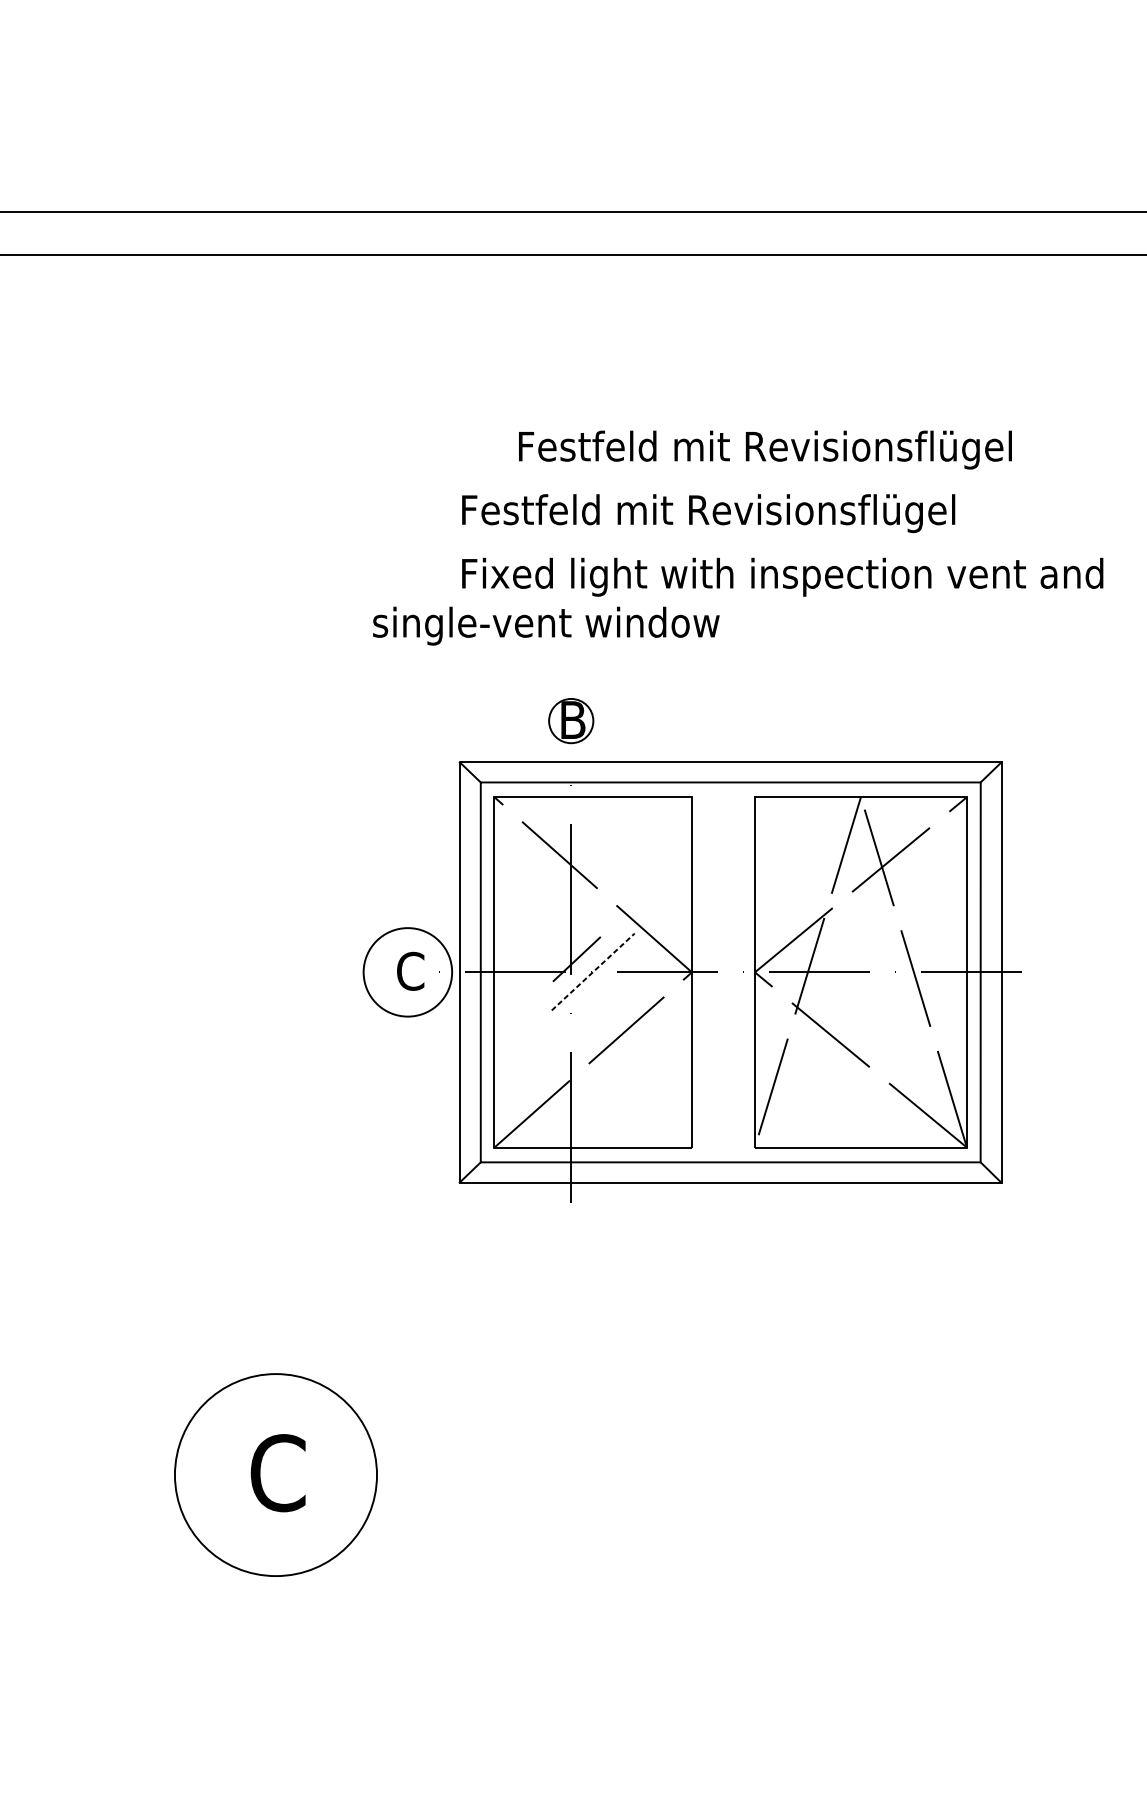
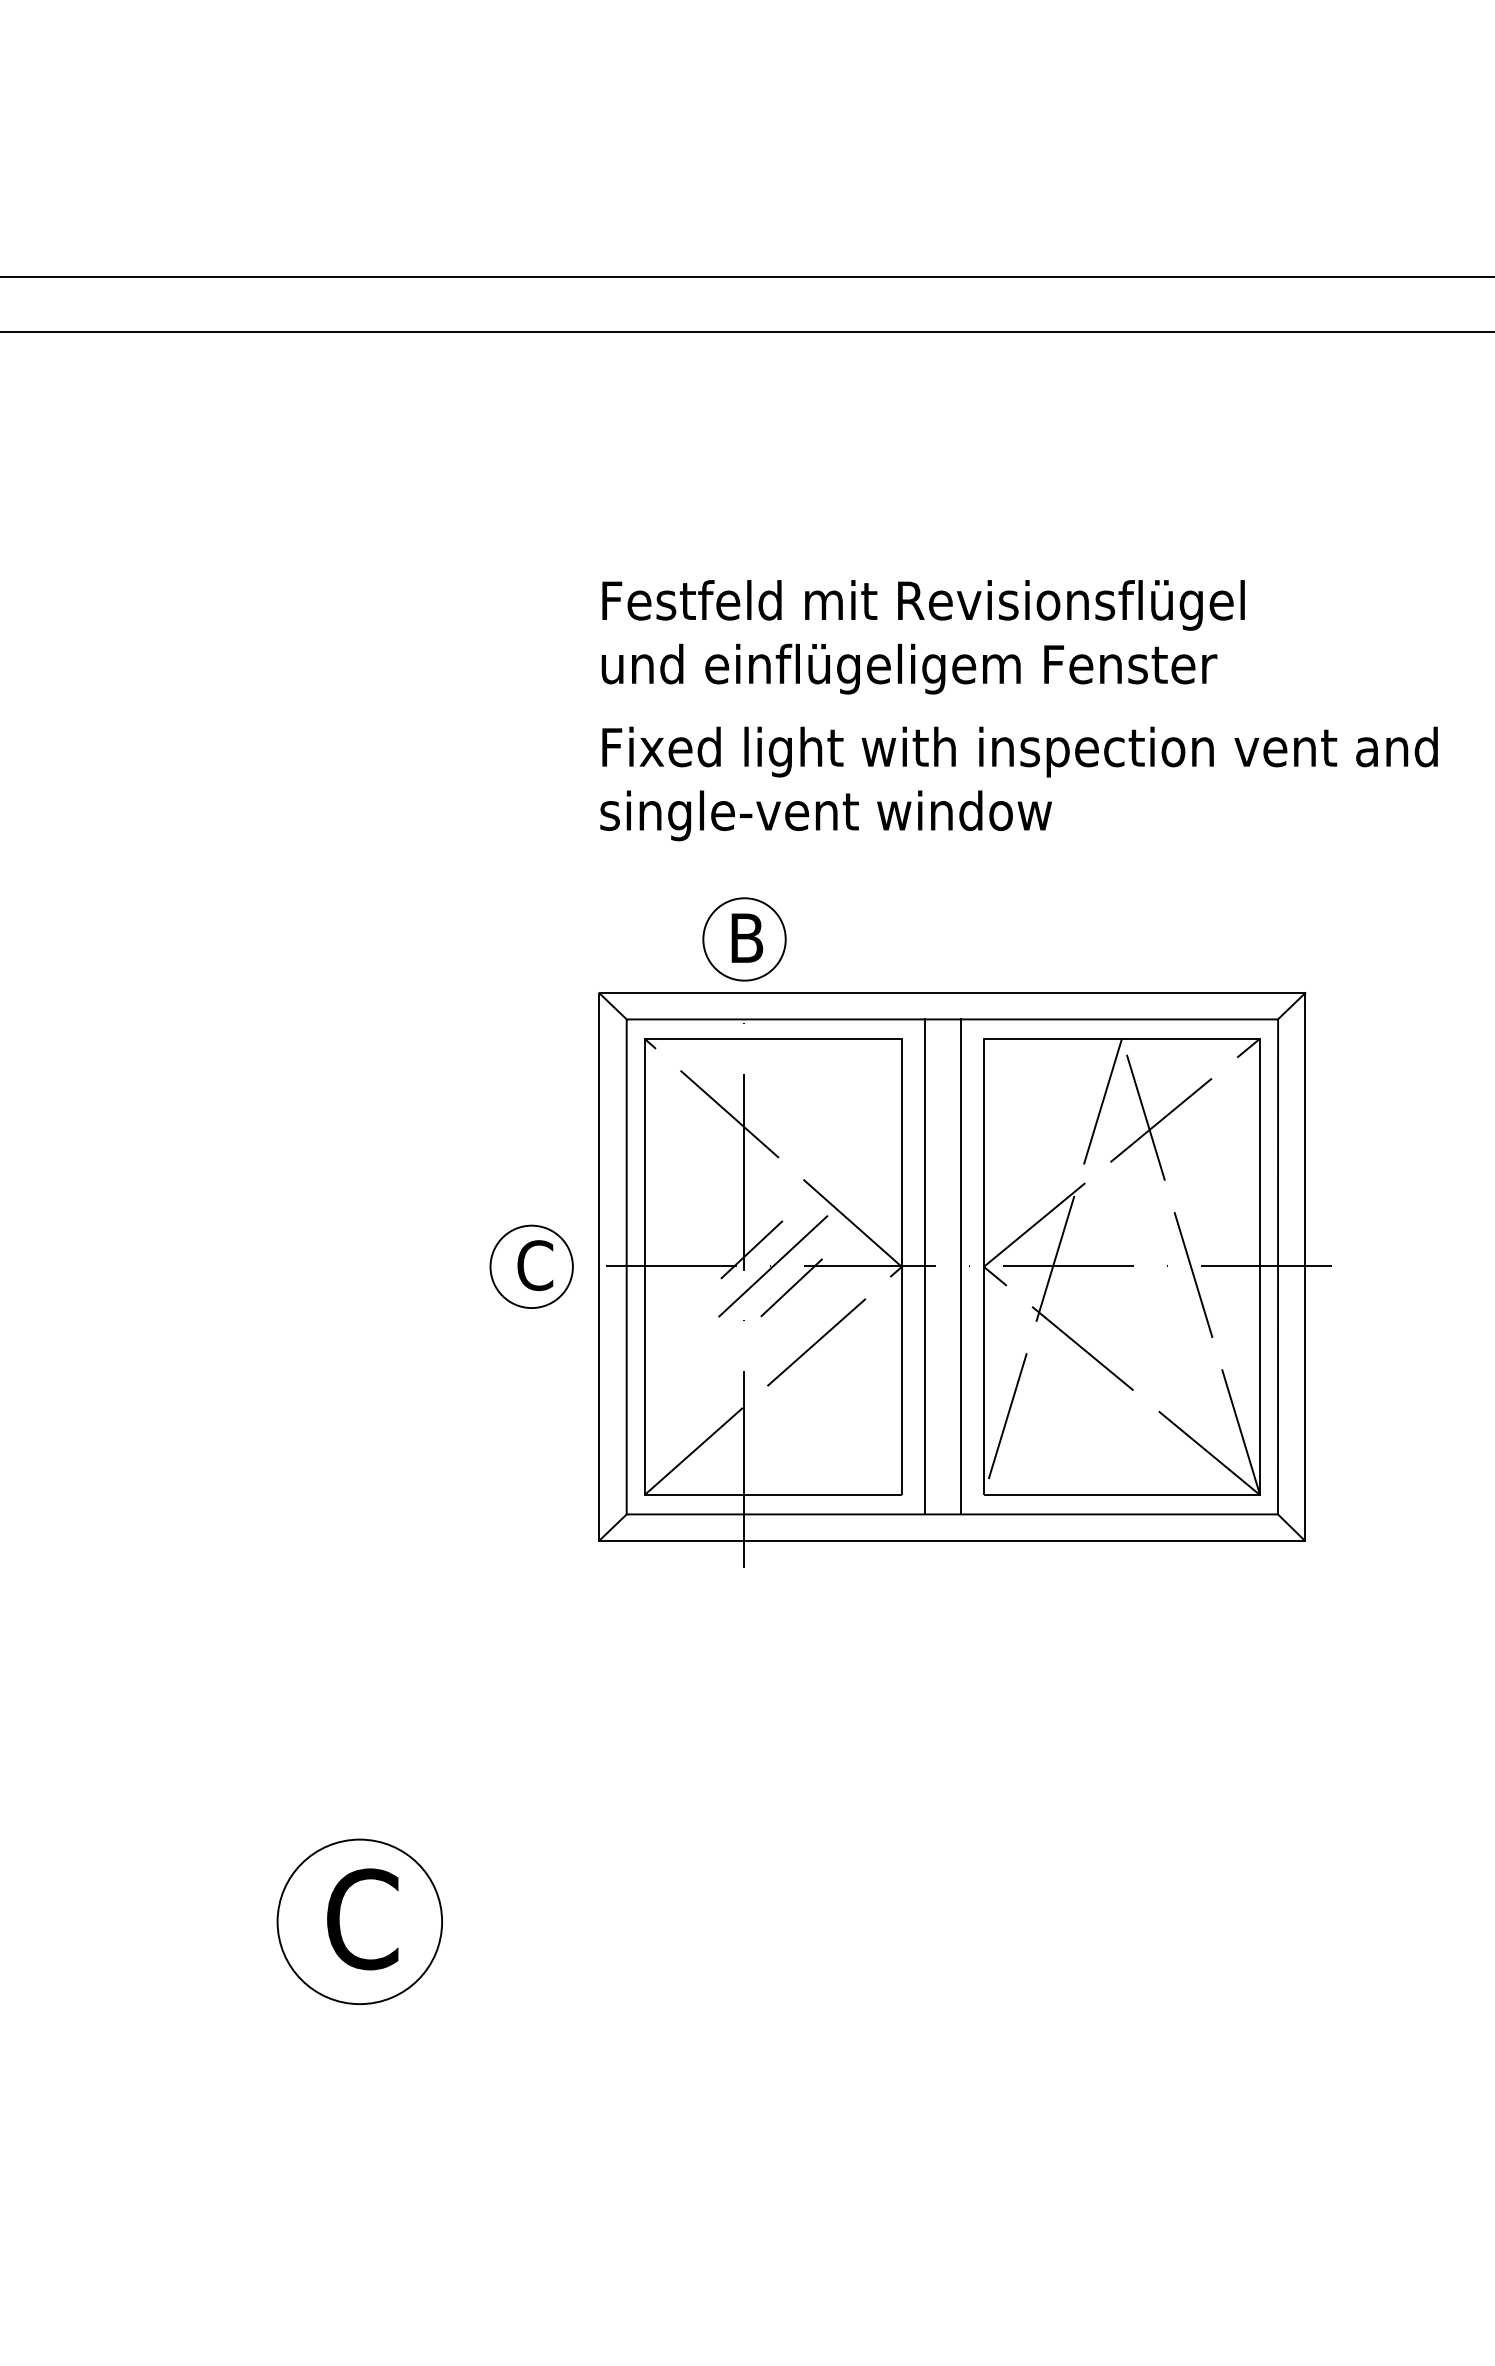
text: (765, 450) -> (923, 605), moved
text: (707, 513) -> (922, 668), Festfeld mit Revisionsflügel -> und einflügeligem Fenster
text: (545, 625) -> (825, 815), moved
circle: (571, 721) -> (744, 939), size x1.43
circle: (407, 972) -> (531, 1266), size x0.71
line: (593, 972) -> (773, 1266), dashed -> solid
line: (709, 972) -> (924, 1266), added
line: (737, 972) -> (961, 1266), added
line: (607, 988) -> (791, 1287), added
circle: (275, 1474) -> (359, 1921), size x0.62

